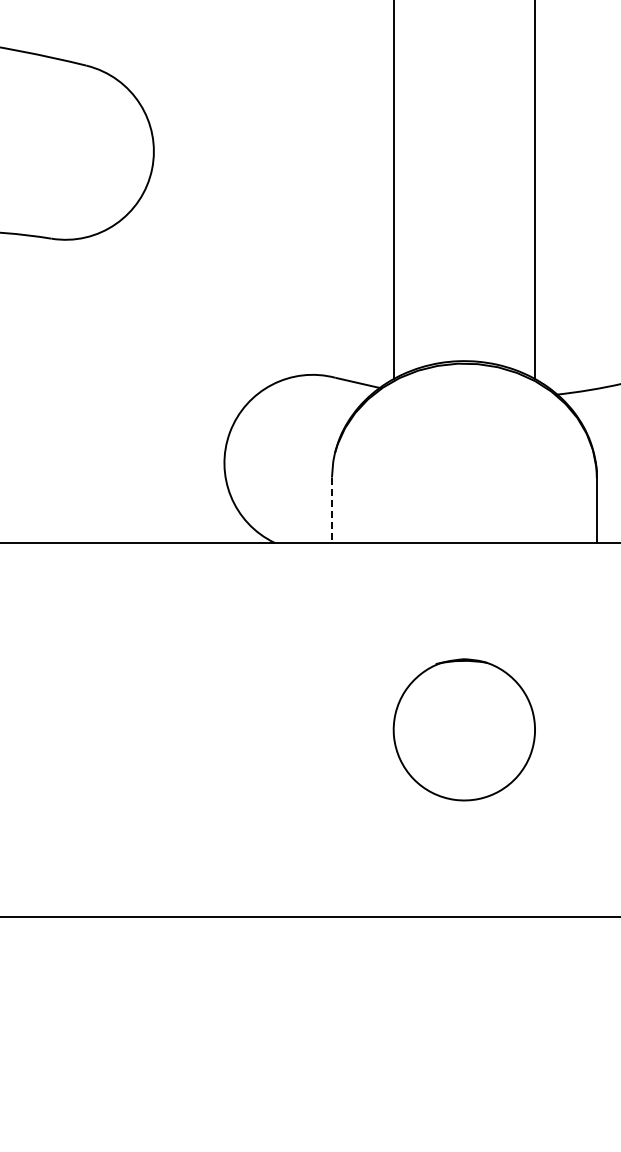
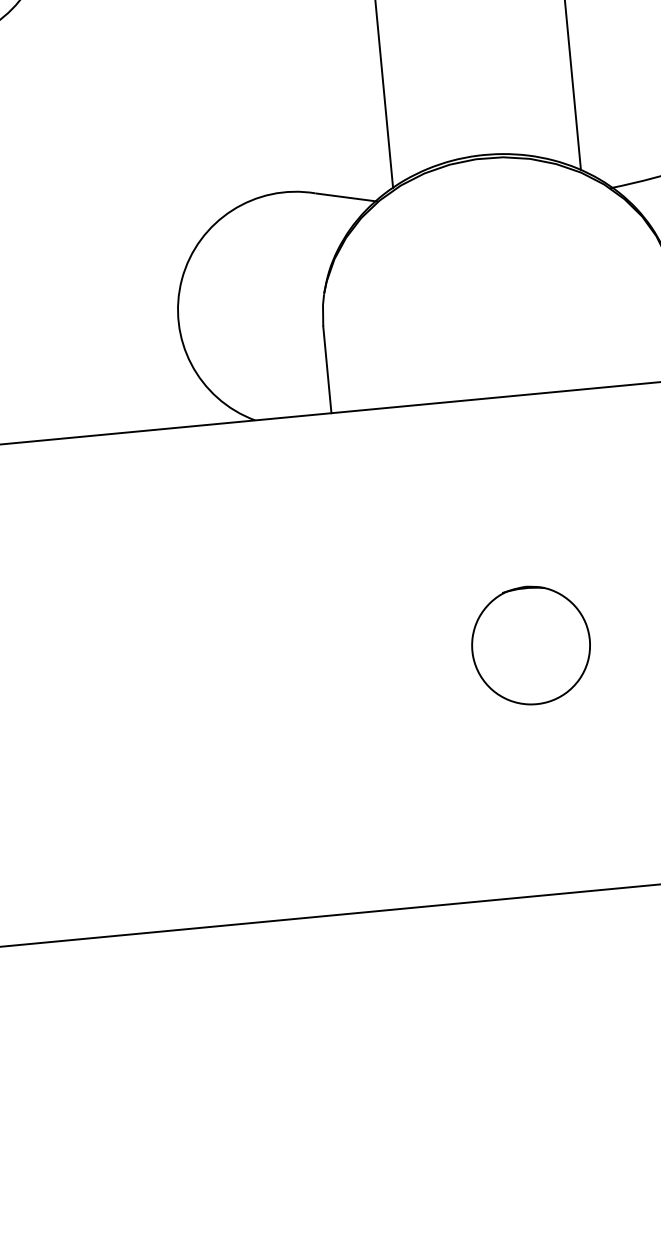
line: (331, 510) -> (326, 370), dashed -> solid
part: (464, 730) -> (531, 646), size x0.62

